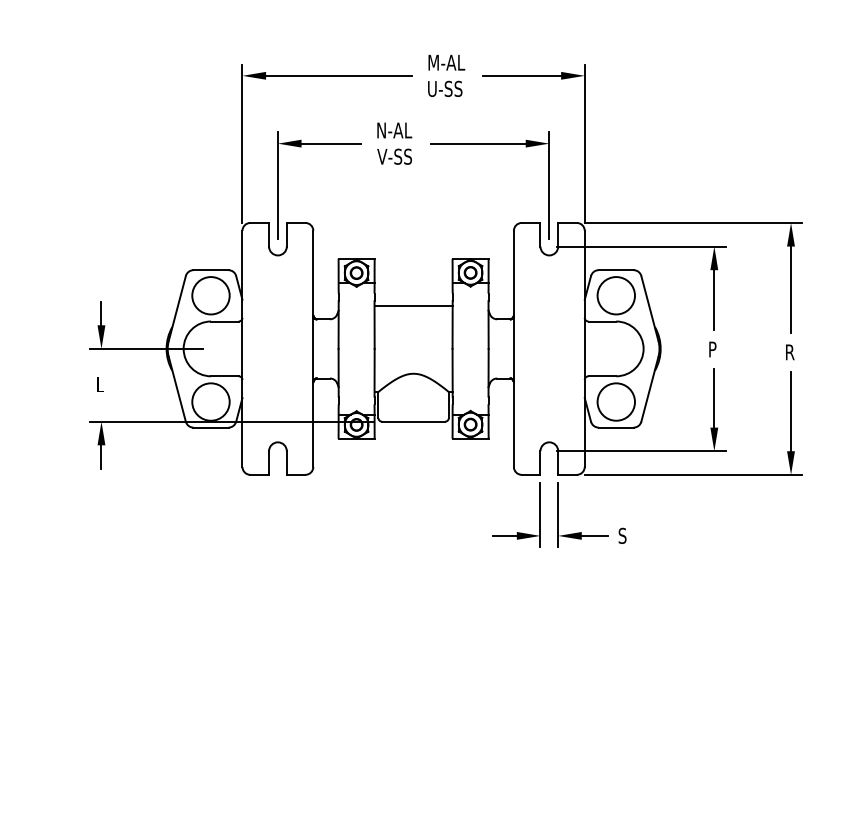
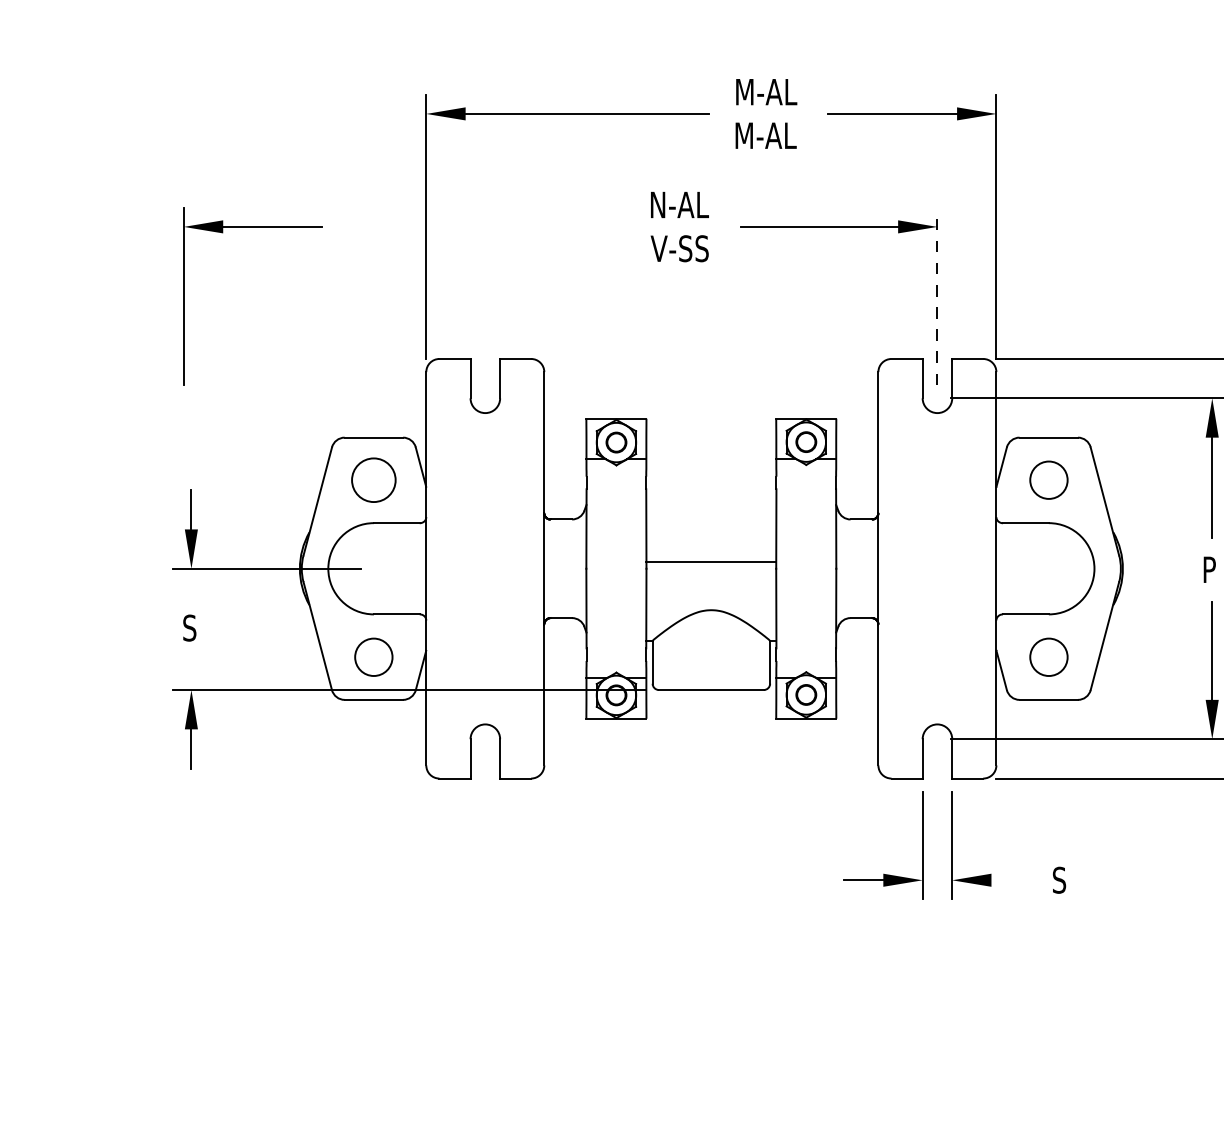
text: (446, 88) -> (766, 135), U-SS -> M-AL
part: (319, 144) -> (253, 228), moved
line: (549, 185) -> (937, 296), solid -> dashed
circle: (210, 295) -> (373, 479), size x0.7
circle: (615, 295) -> (1047, 479), size x0.6
line: (413, 305) -> (711, 561), moved
text: (100, 384) -> (189, 628), L -> S
circle: (210, 401) -> (373, 656), size x0.6
circle: (615, 401) -> (1047, 656), size x0.6
line: (594, 535) -> (1012, 879), removed

